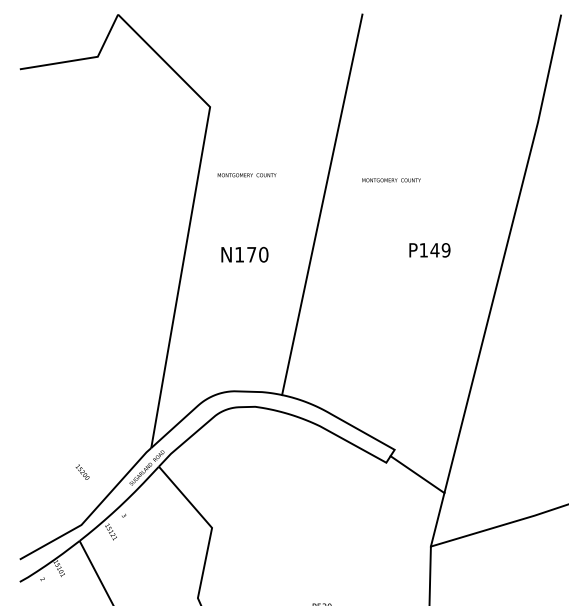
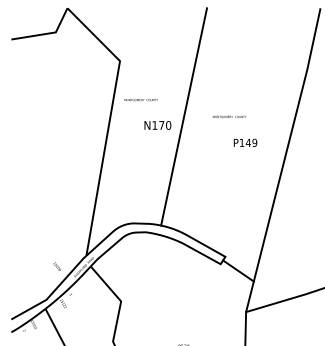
text: (391, 179) -> (229, 116), moved
text: (244, 254) -> (157, 125), moved
text: (83, 471) -> (57, 266), moved

